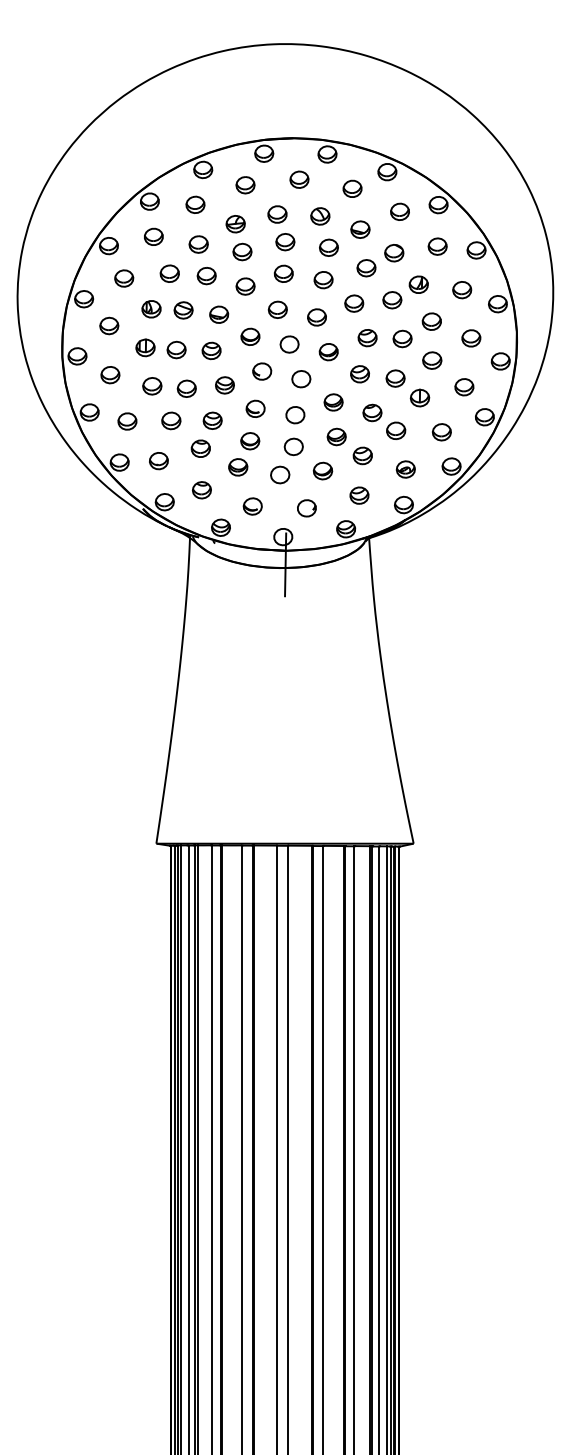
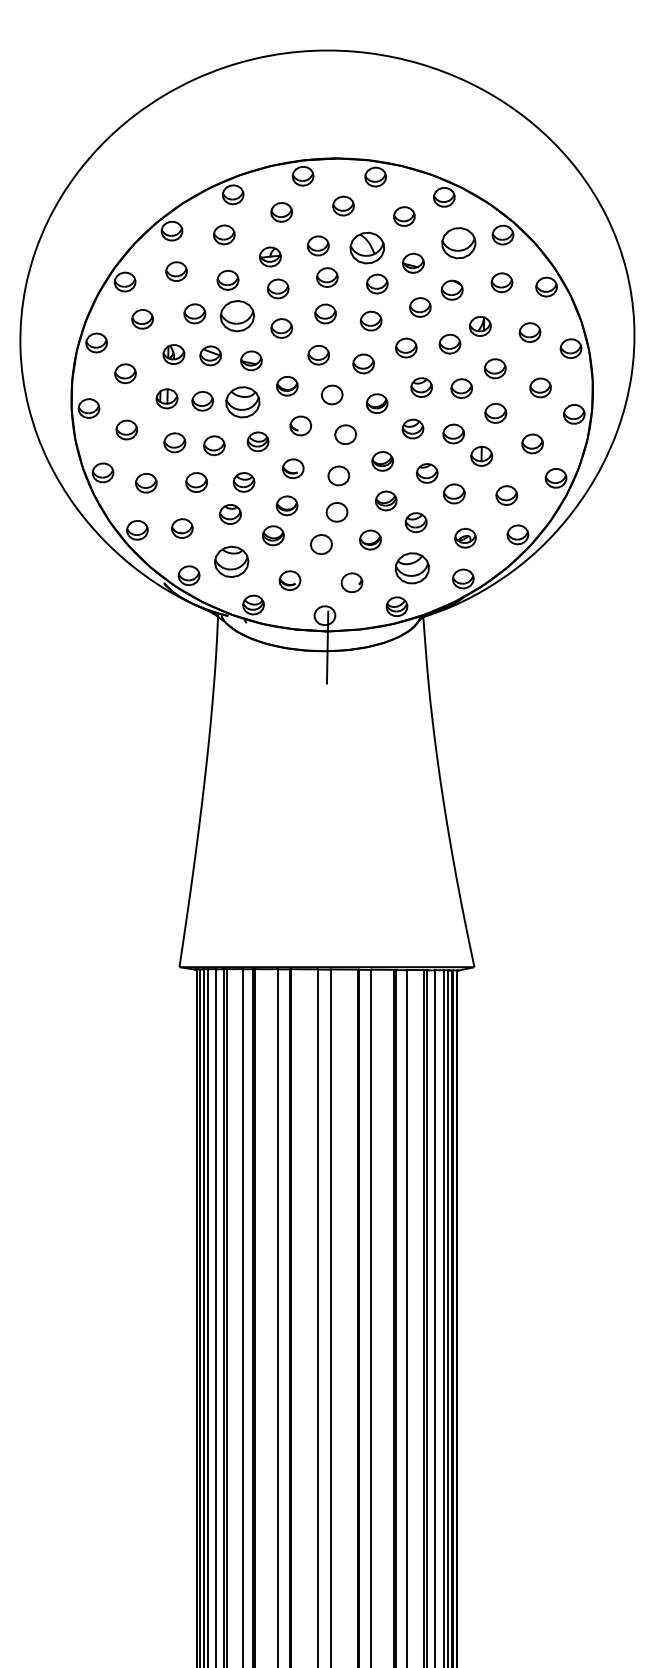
part: (399, 211) -> (458, 242), size x1.6
part: (320, 216) -> (367, 248), size x1.6
part: (206, 276) -> (236, 316), size x1.6
part: (211, 350) -> (242, 401), size x1.6
part: (201, 490) -> (231, 562), size x1.6
part: (359, 495) -> (412, 568), size x1.6

